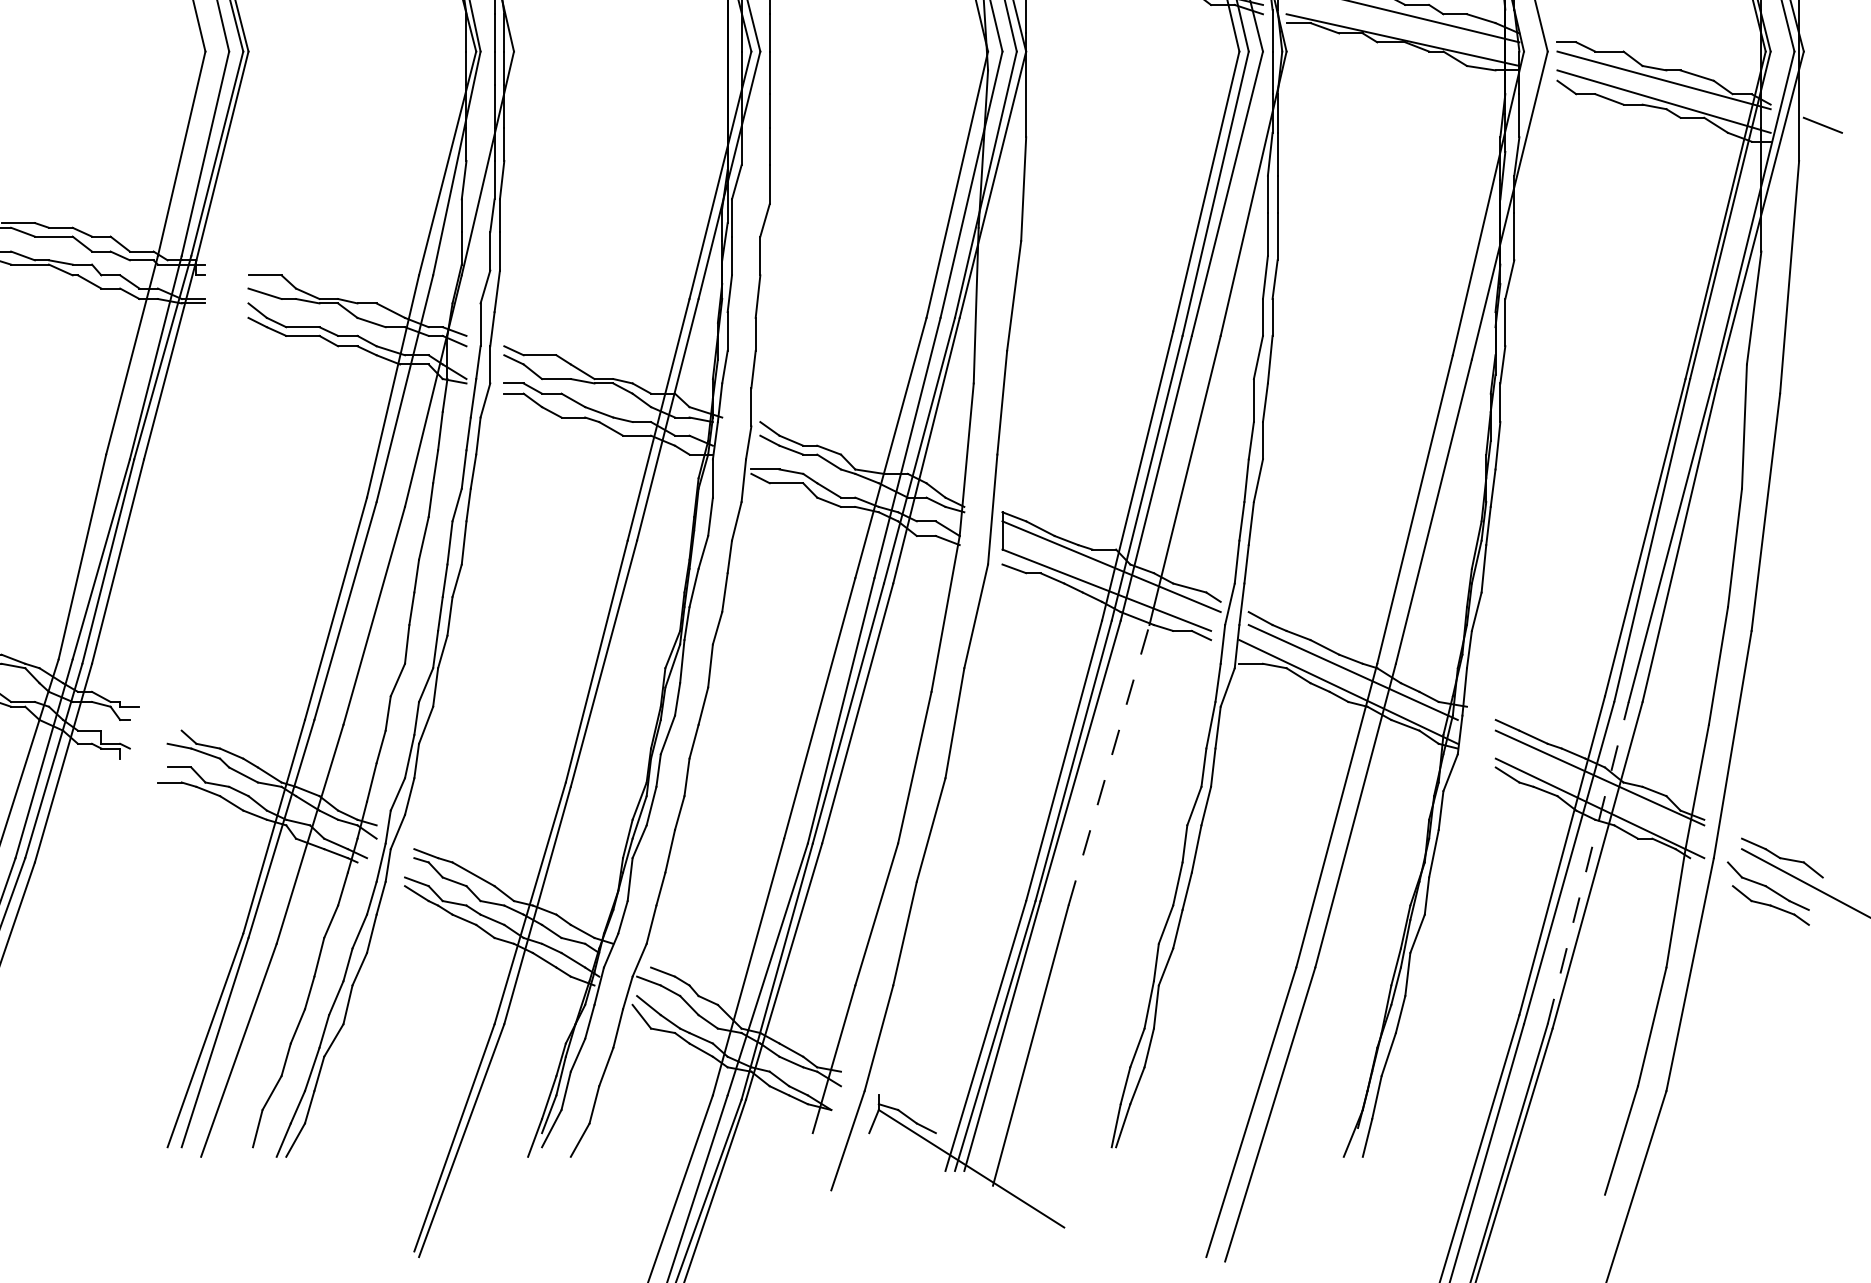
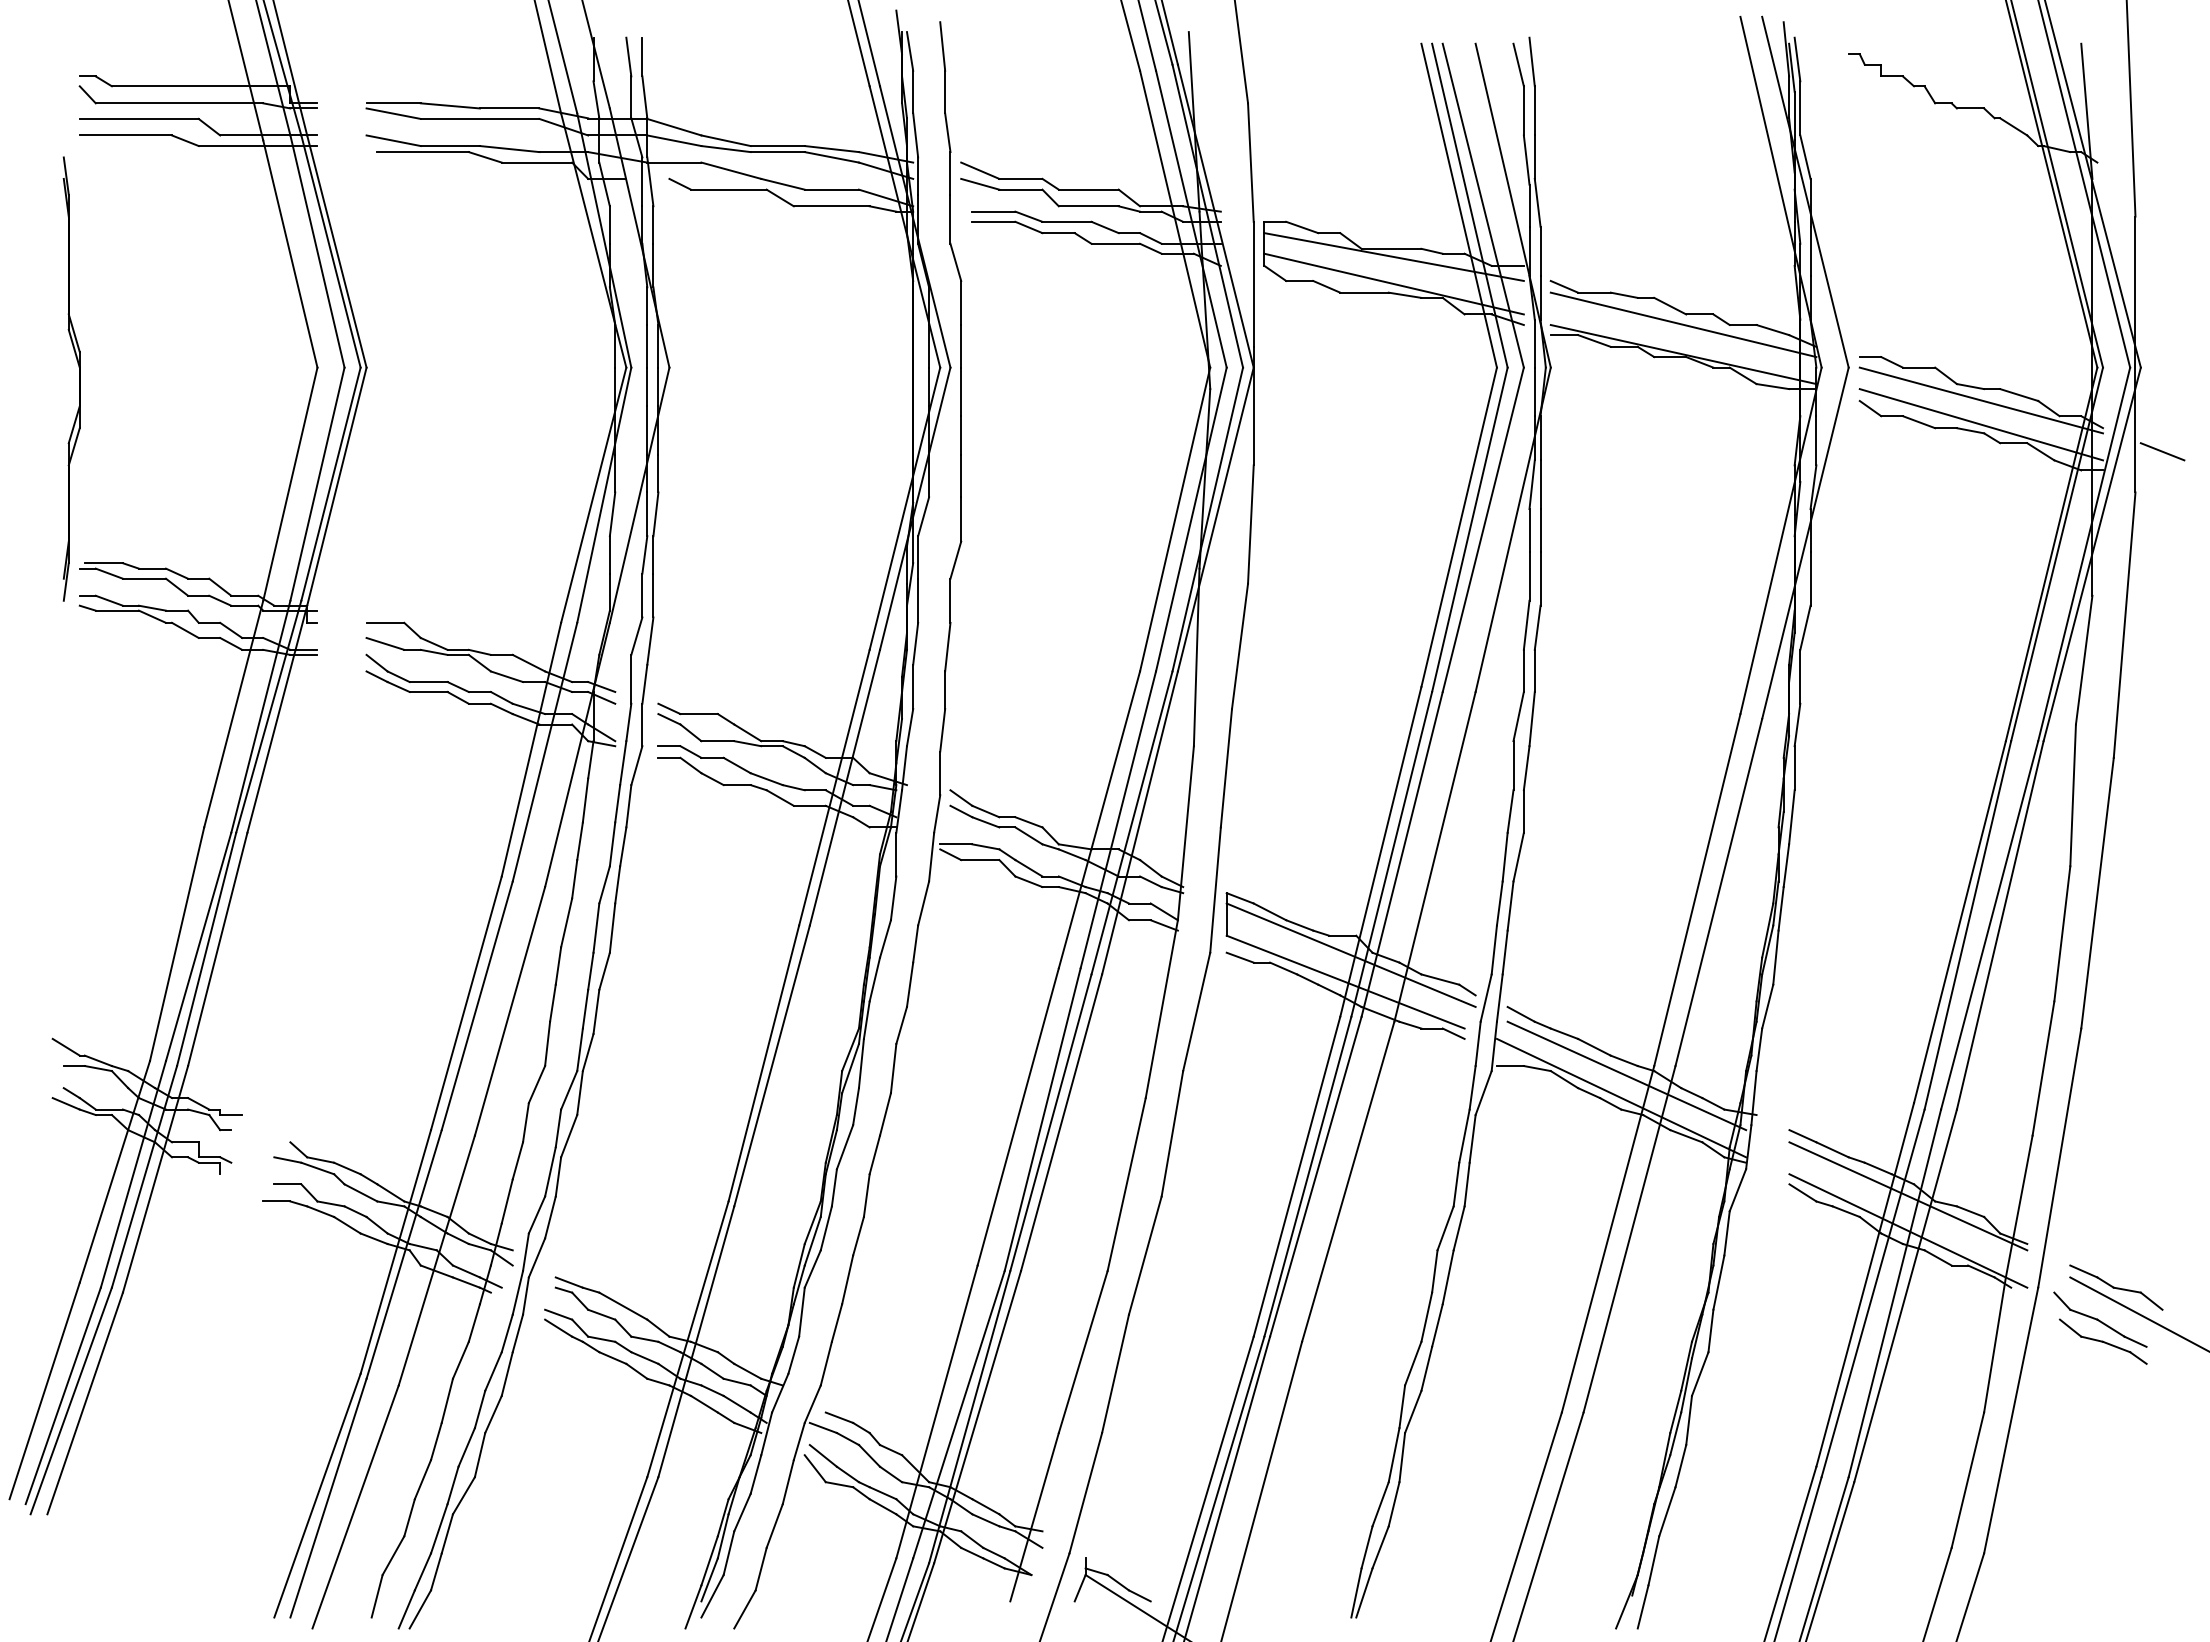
line: (1109, 765) -> (1348, 1181), dashed -> solid
line: (1587, 863) -> (1894, 1293), dashed -> solid

